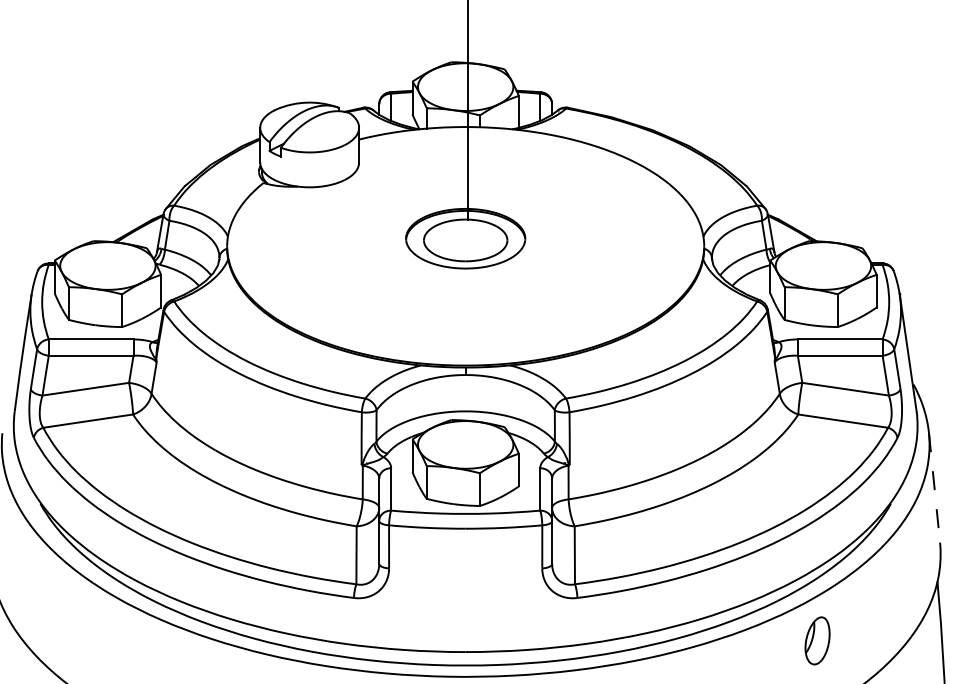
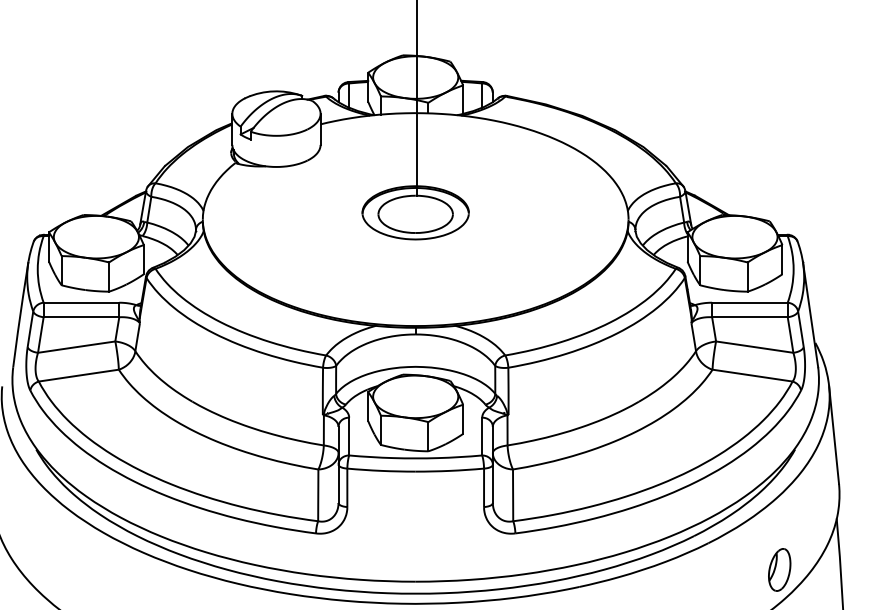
line: (934, 487) -> (834, 434), dashed -> solid
part: (817, 640) -> (779, 569), moved

